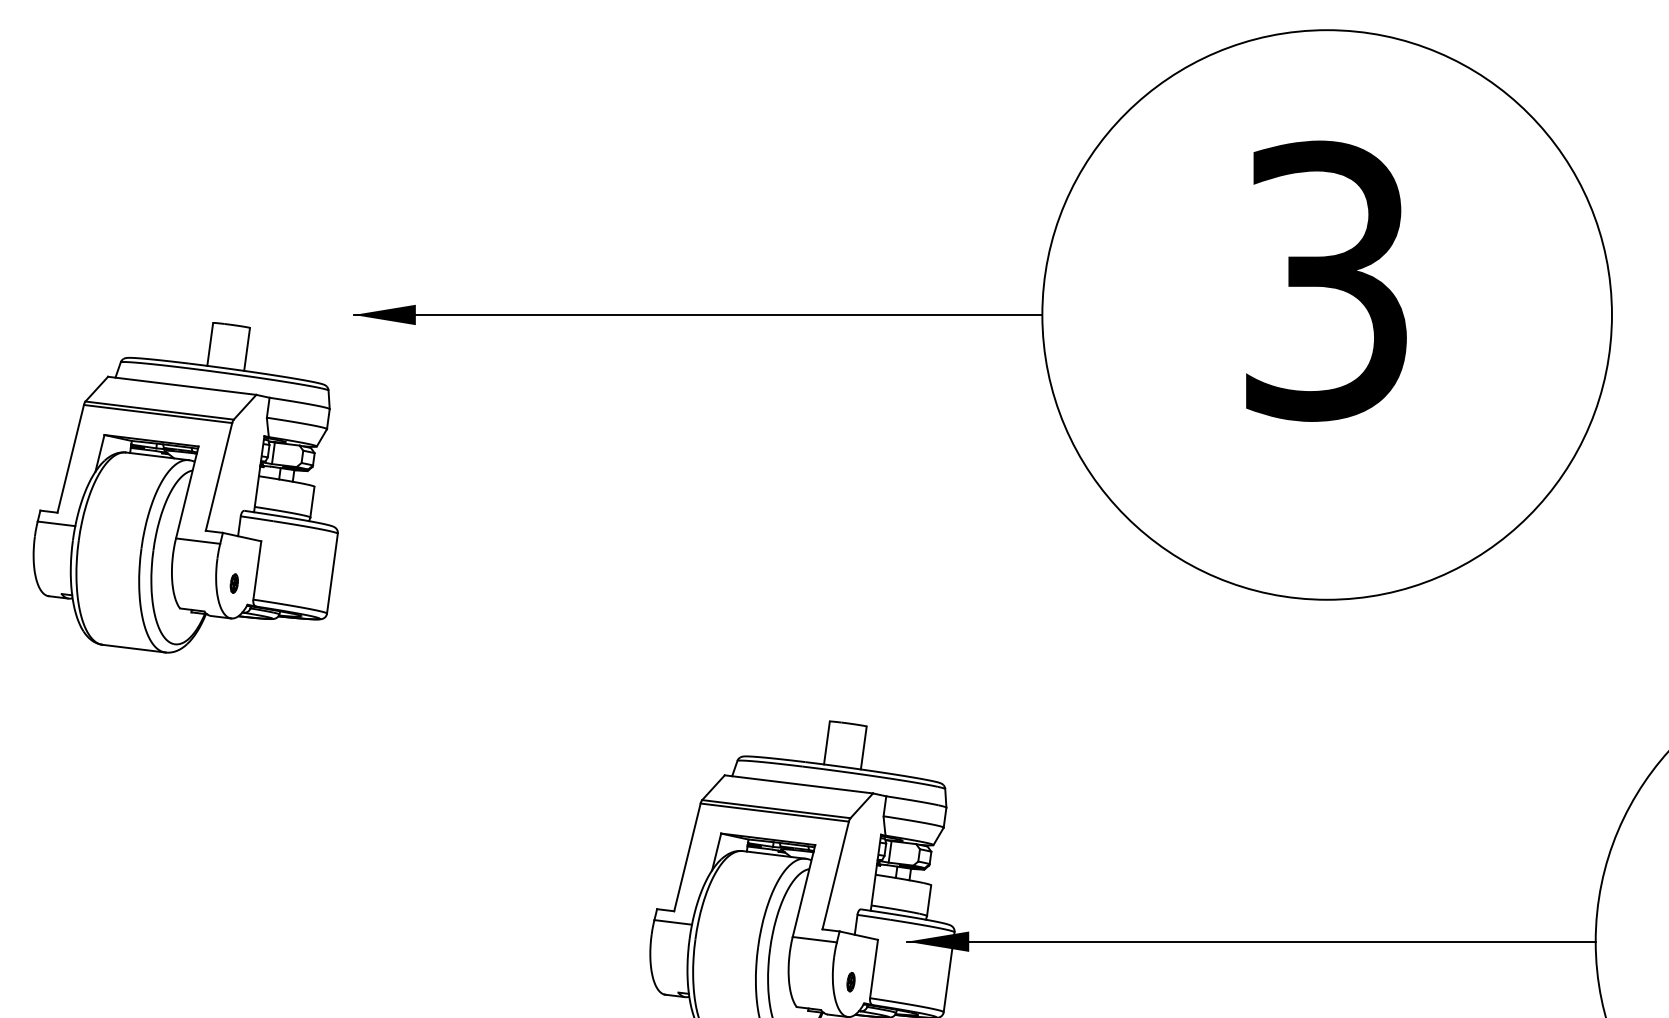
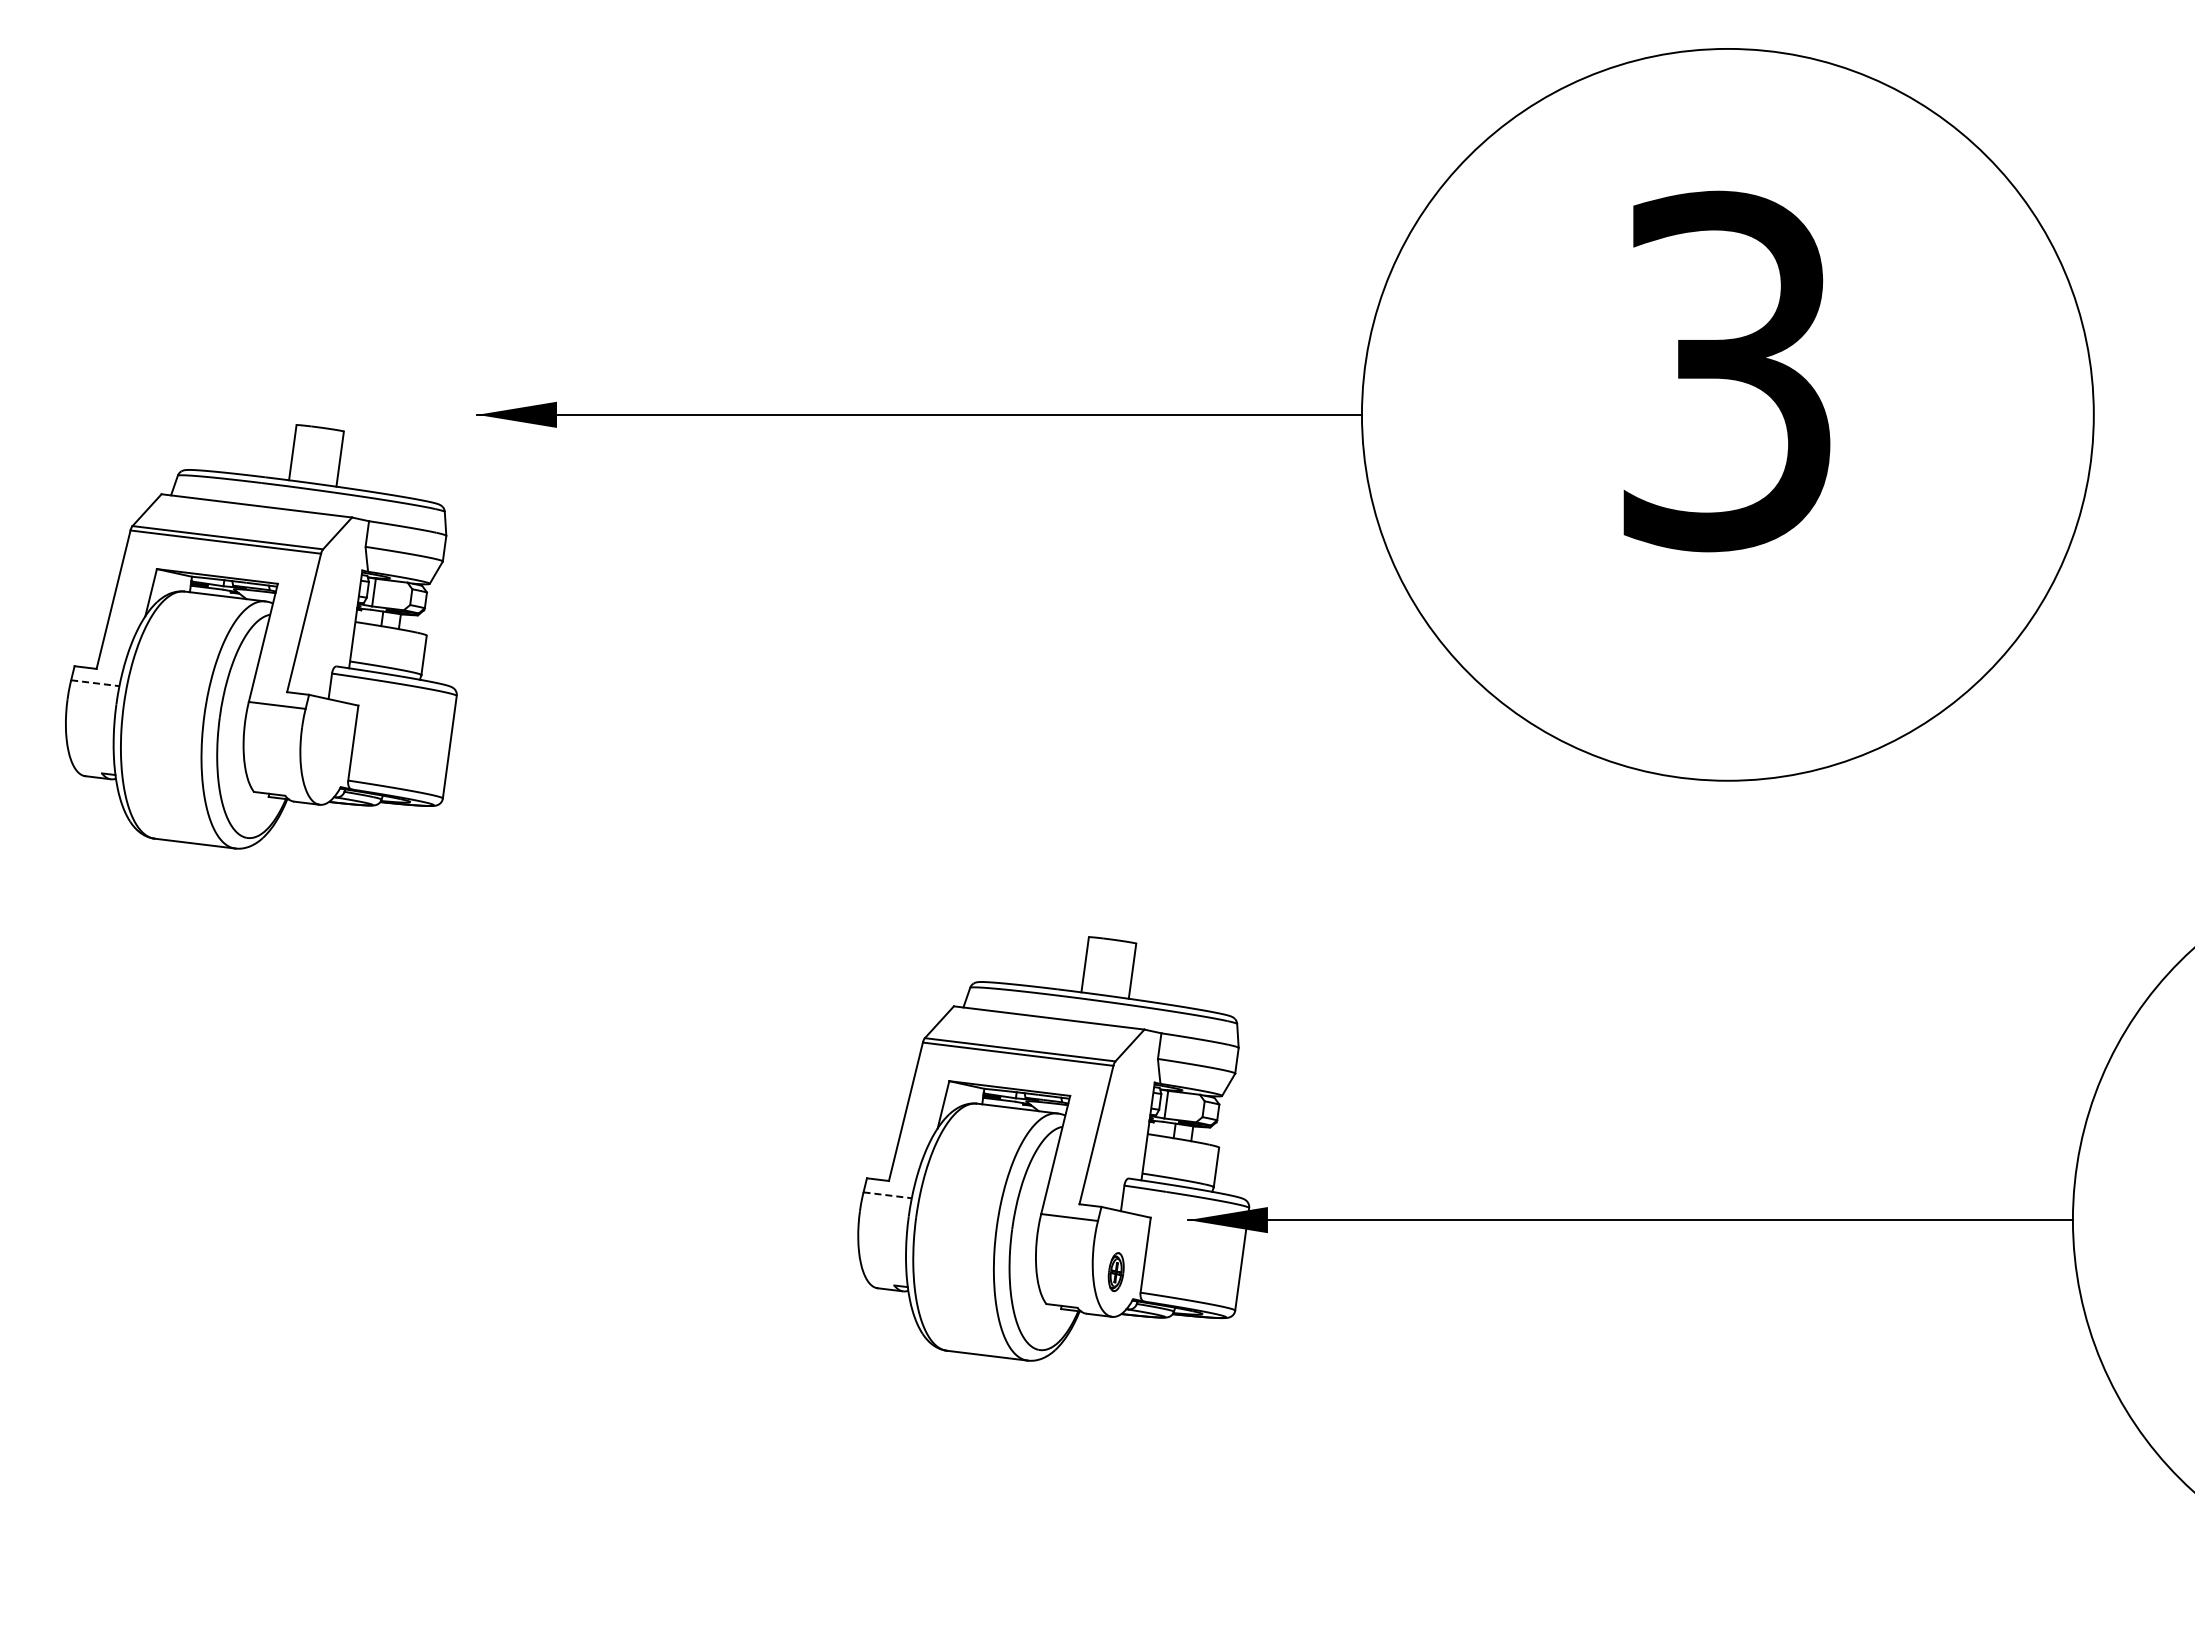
line: (56, 524) -> (95, 683), solid -> dashed
part: (234, 583) -> (323, 759), removed
line: (673, 922) -> (888, 1195), solid -> dashed
part: (850, 981) -> (1115, 1271), size x1.6

